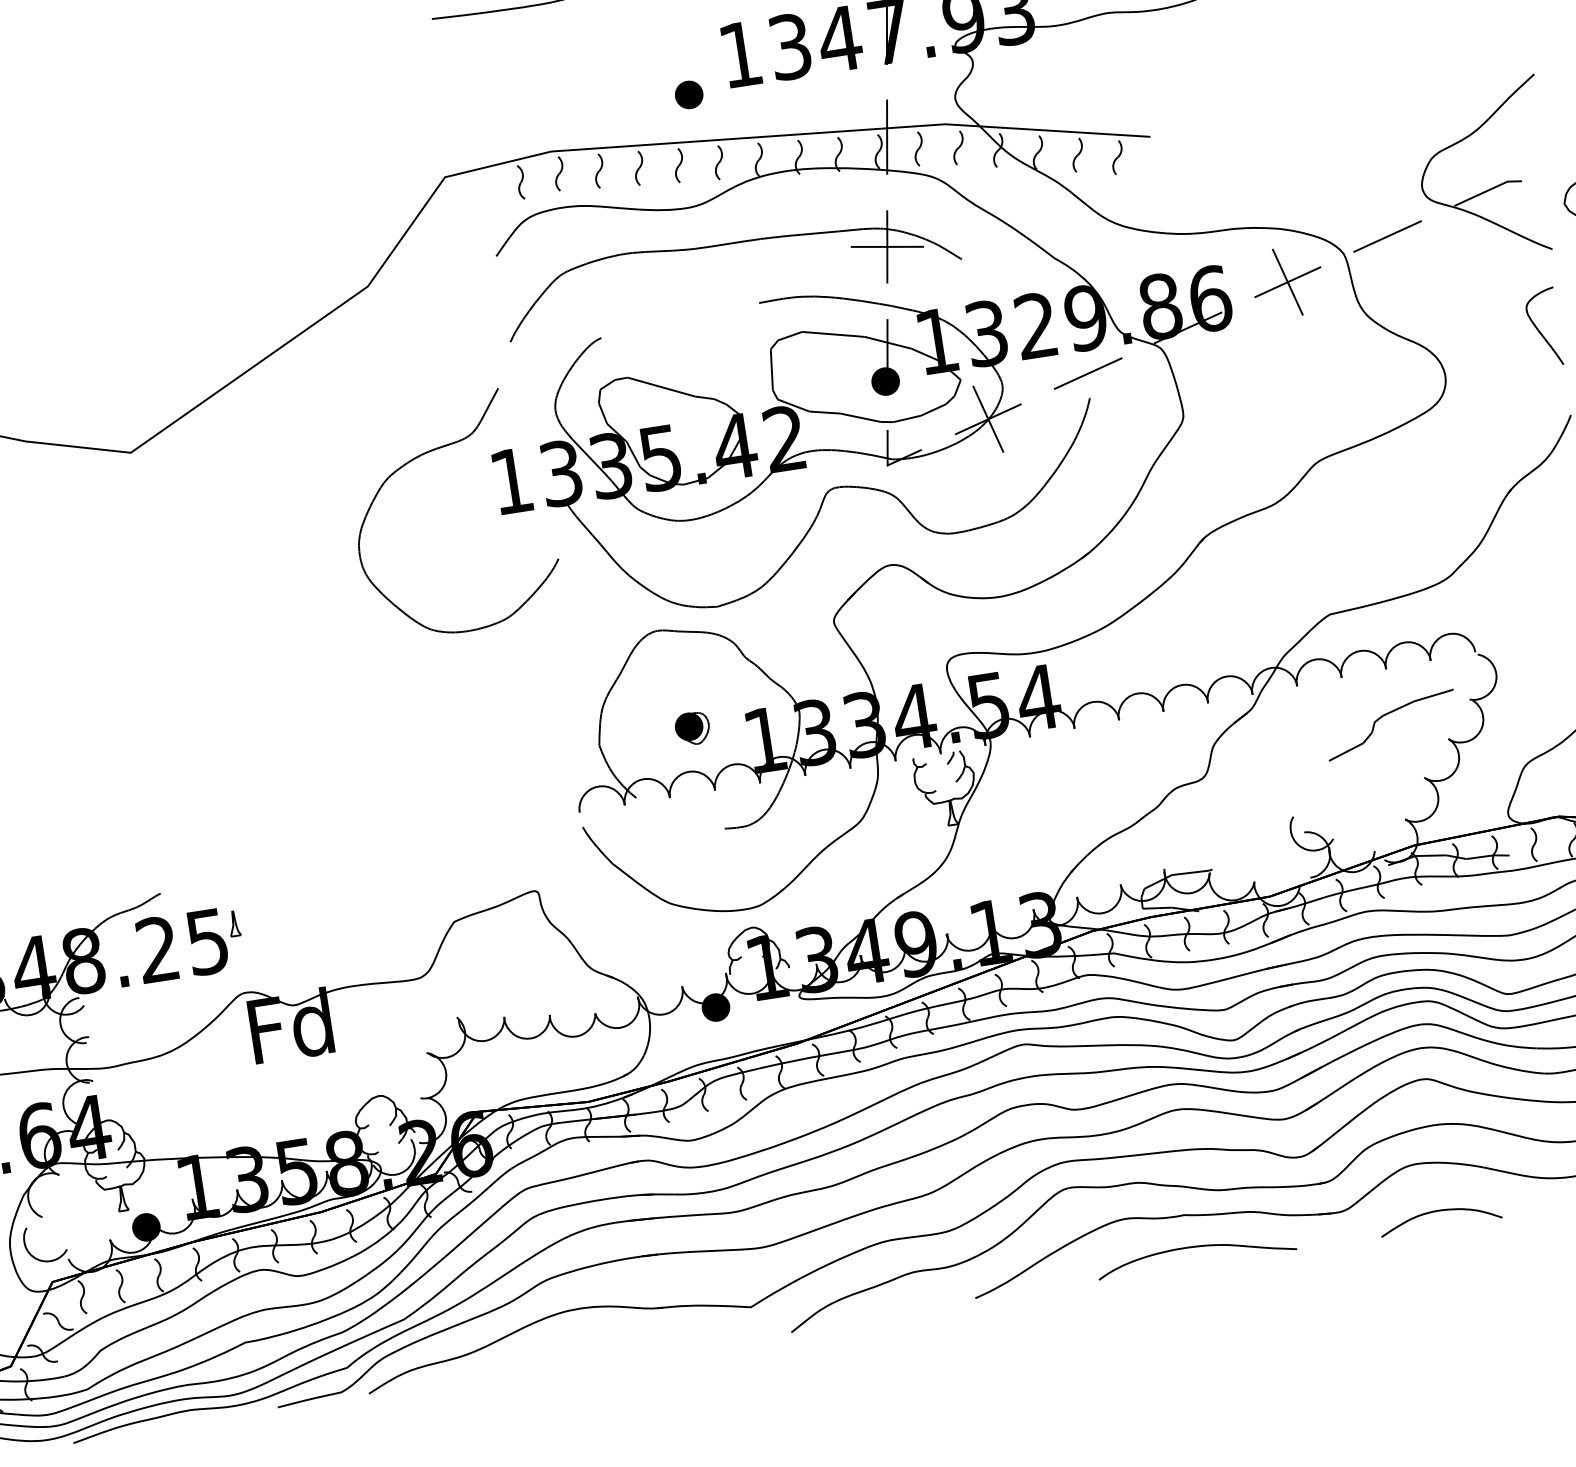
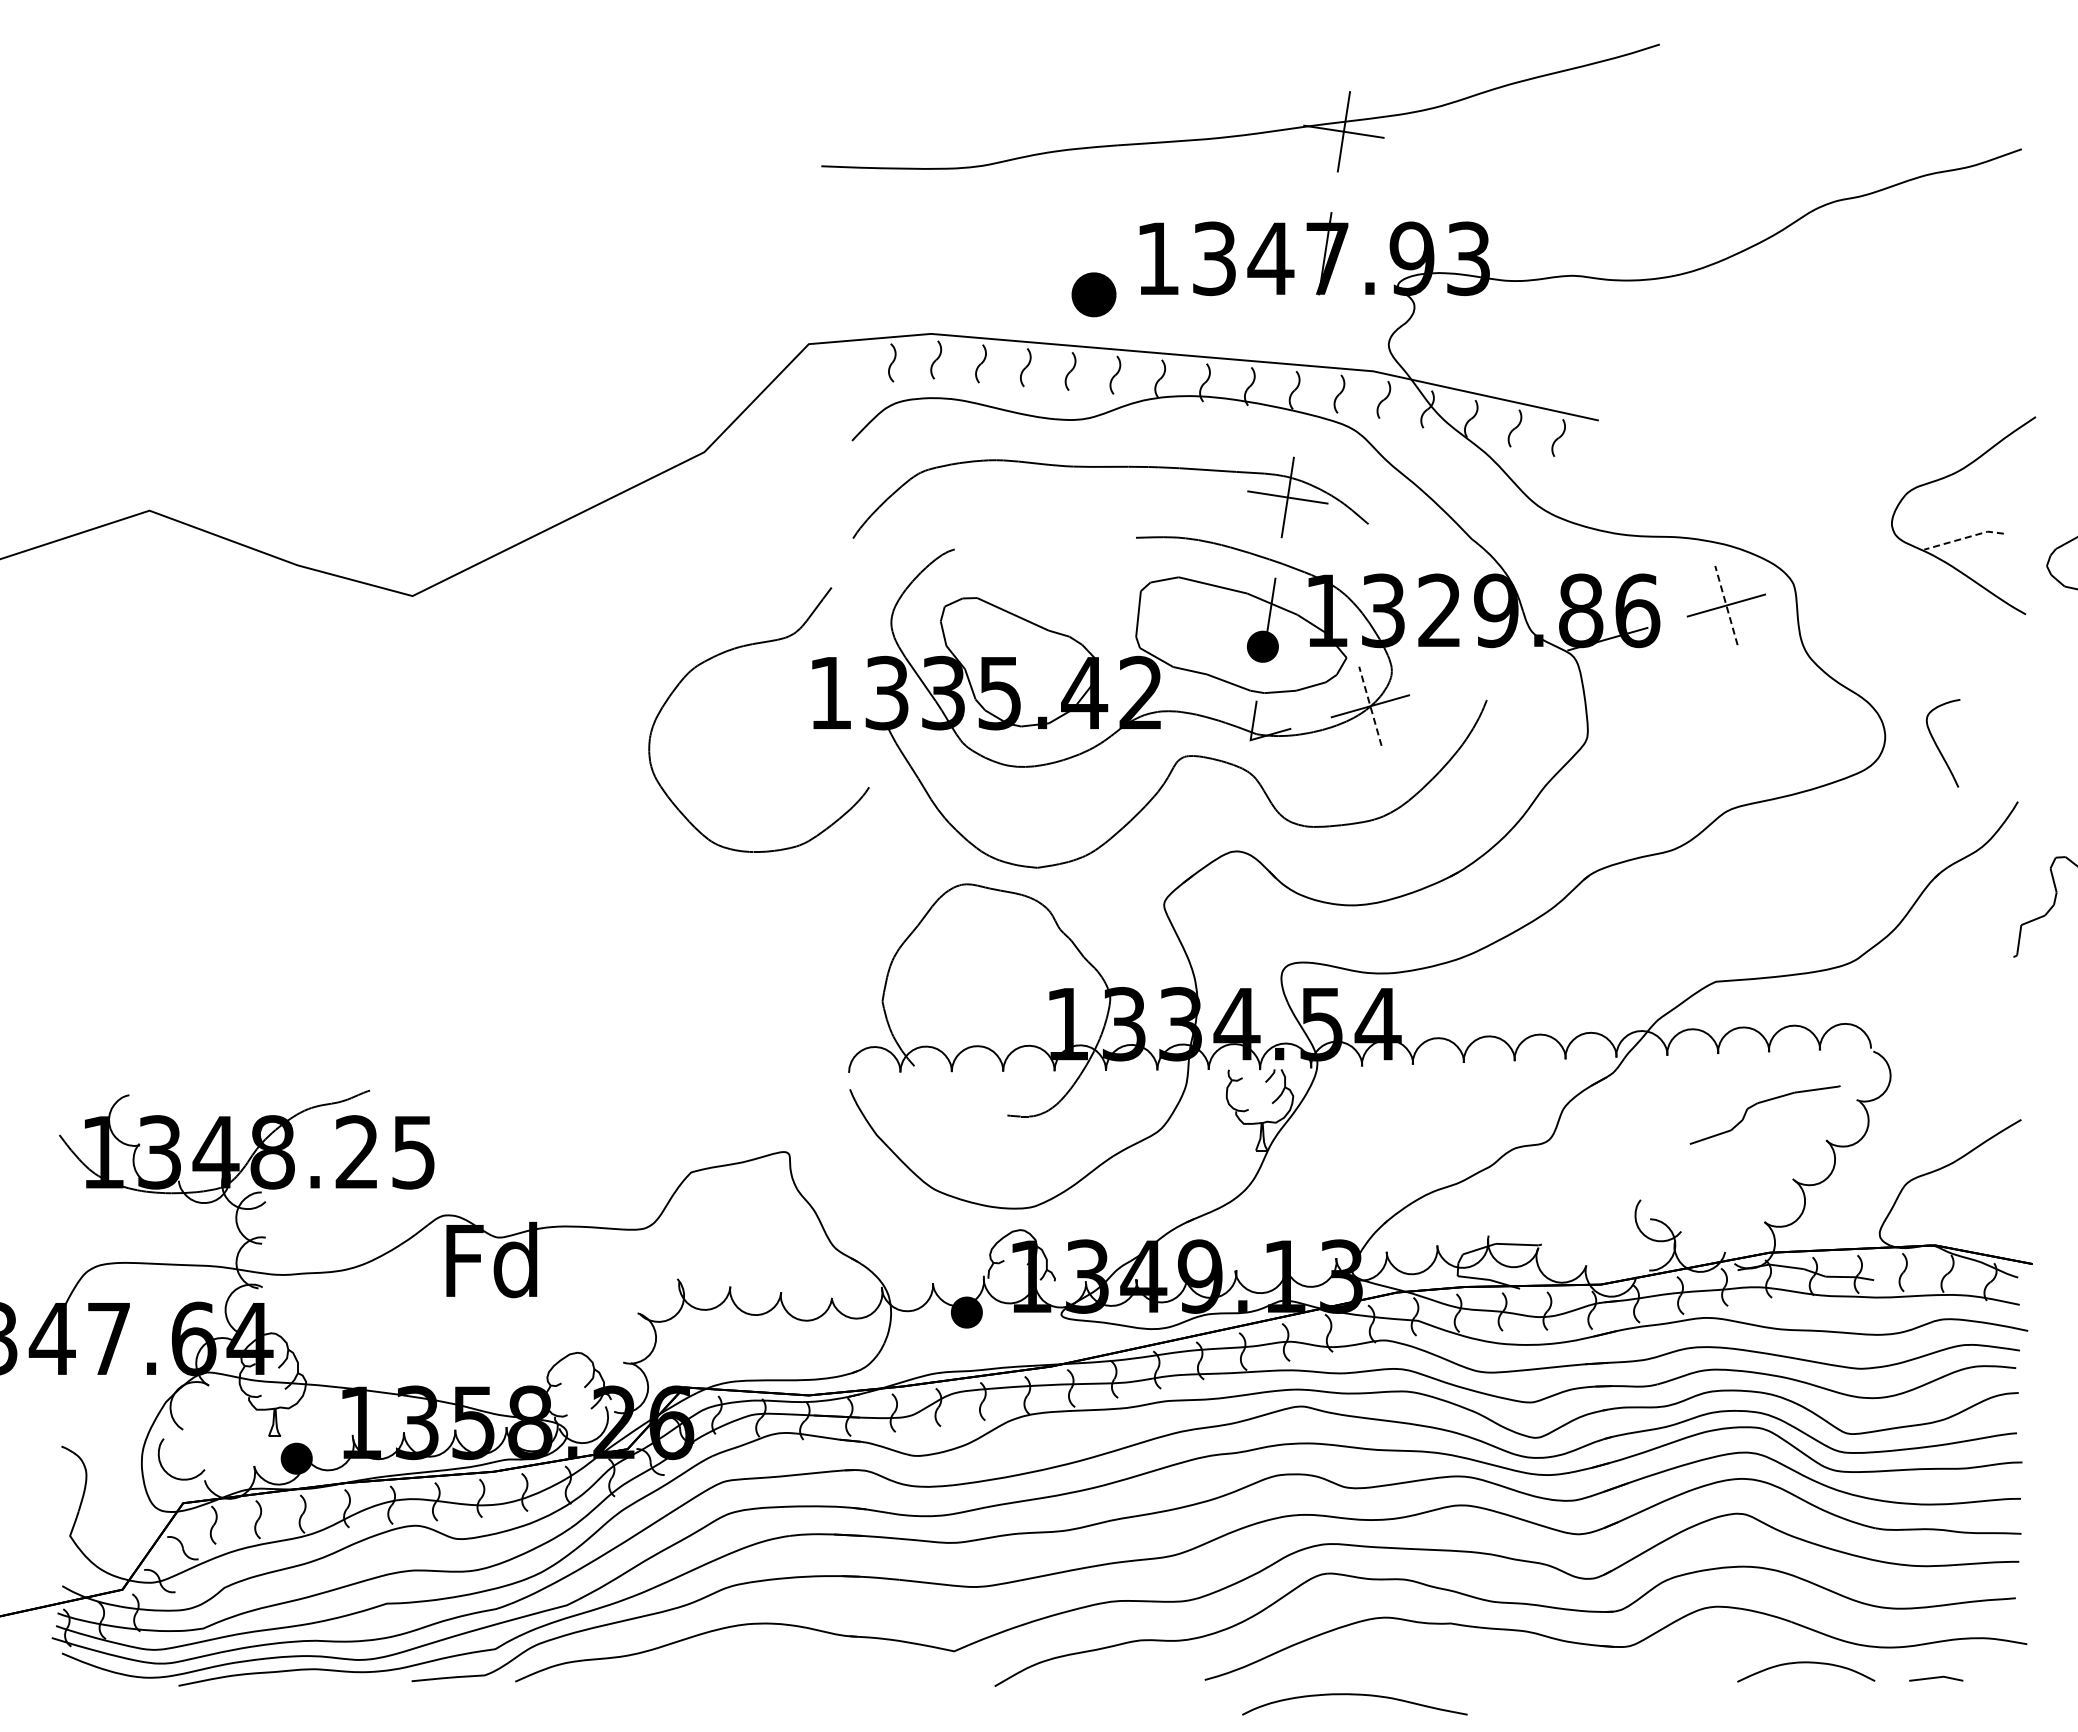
part: (688, 94) -> (1093, 294), size x1.4
line: (887, 137) -> (1306, 375), removed
line: (1488, 190) -> (1964, 538), solid -> dashed
line: (1387, 236) -> (1844, 571), removed
line: (1287, 282) -> (1726, 605), solid -> dashed
curve: (1540, 331) -> (1938, 746), moved
line: (1087, 373) -> (1488, 672), removed
line: (988, 419) -> (1370, 706), solid -> dashed
part: (692, 728) -> (988, 998), removed
part: (234, 923) -> (446, 1136), removed
curve: (1439, 1211) -> (1806, 1663), moved
curve: (1195, 1247) -> (1354, 1695), moved

